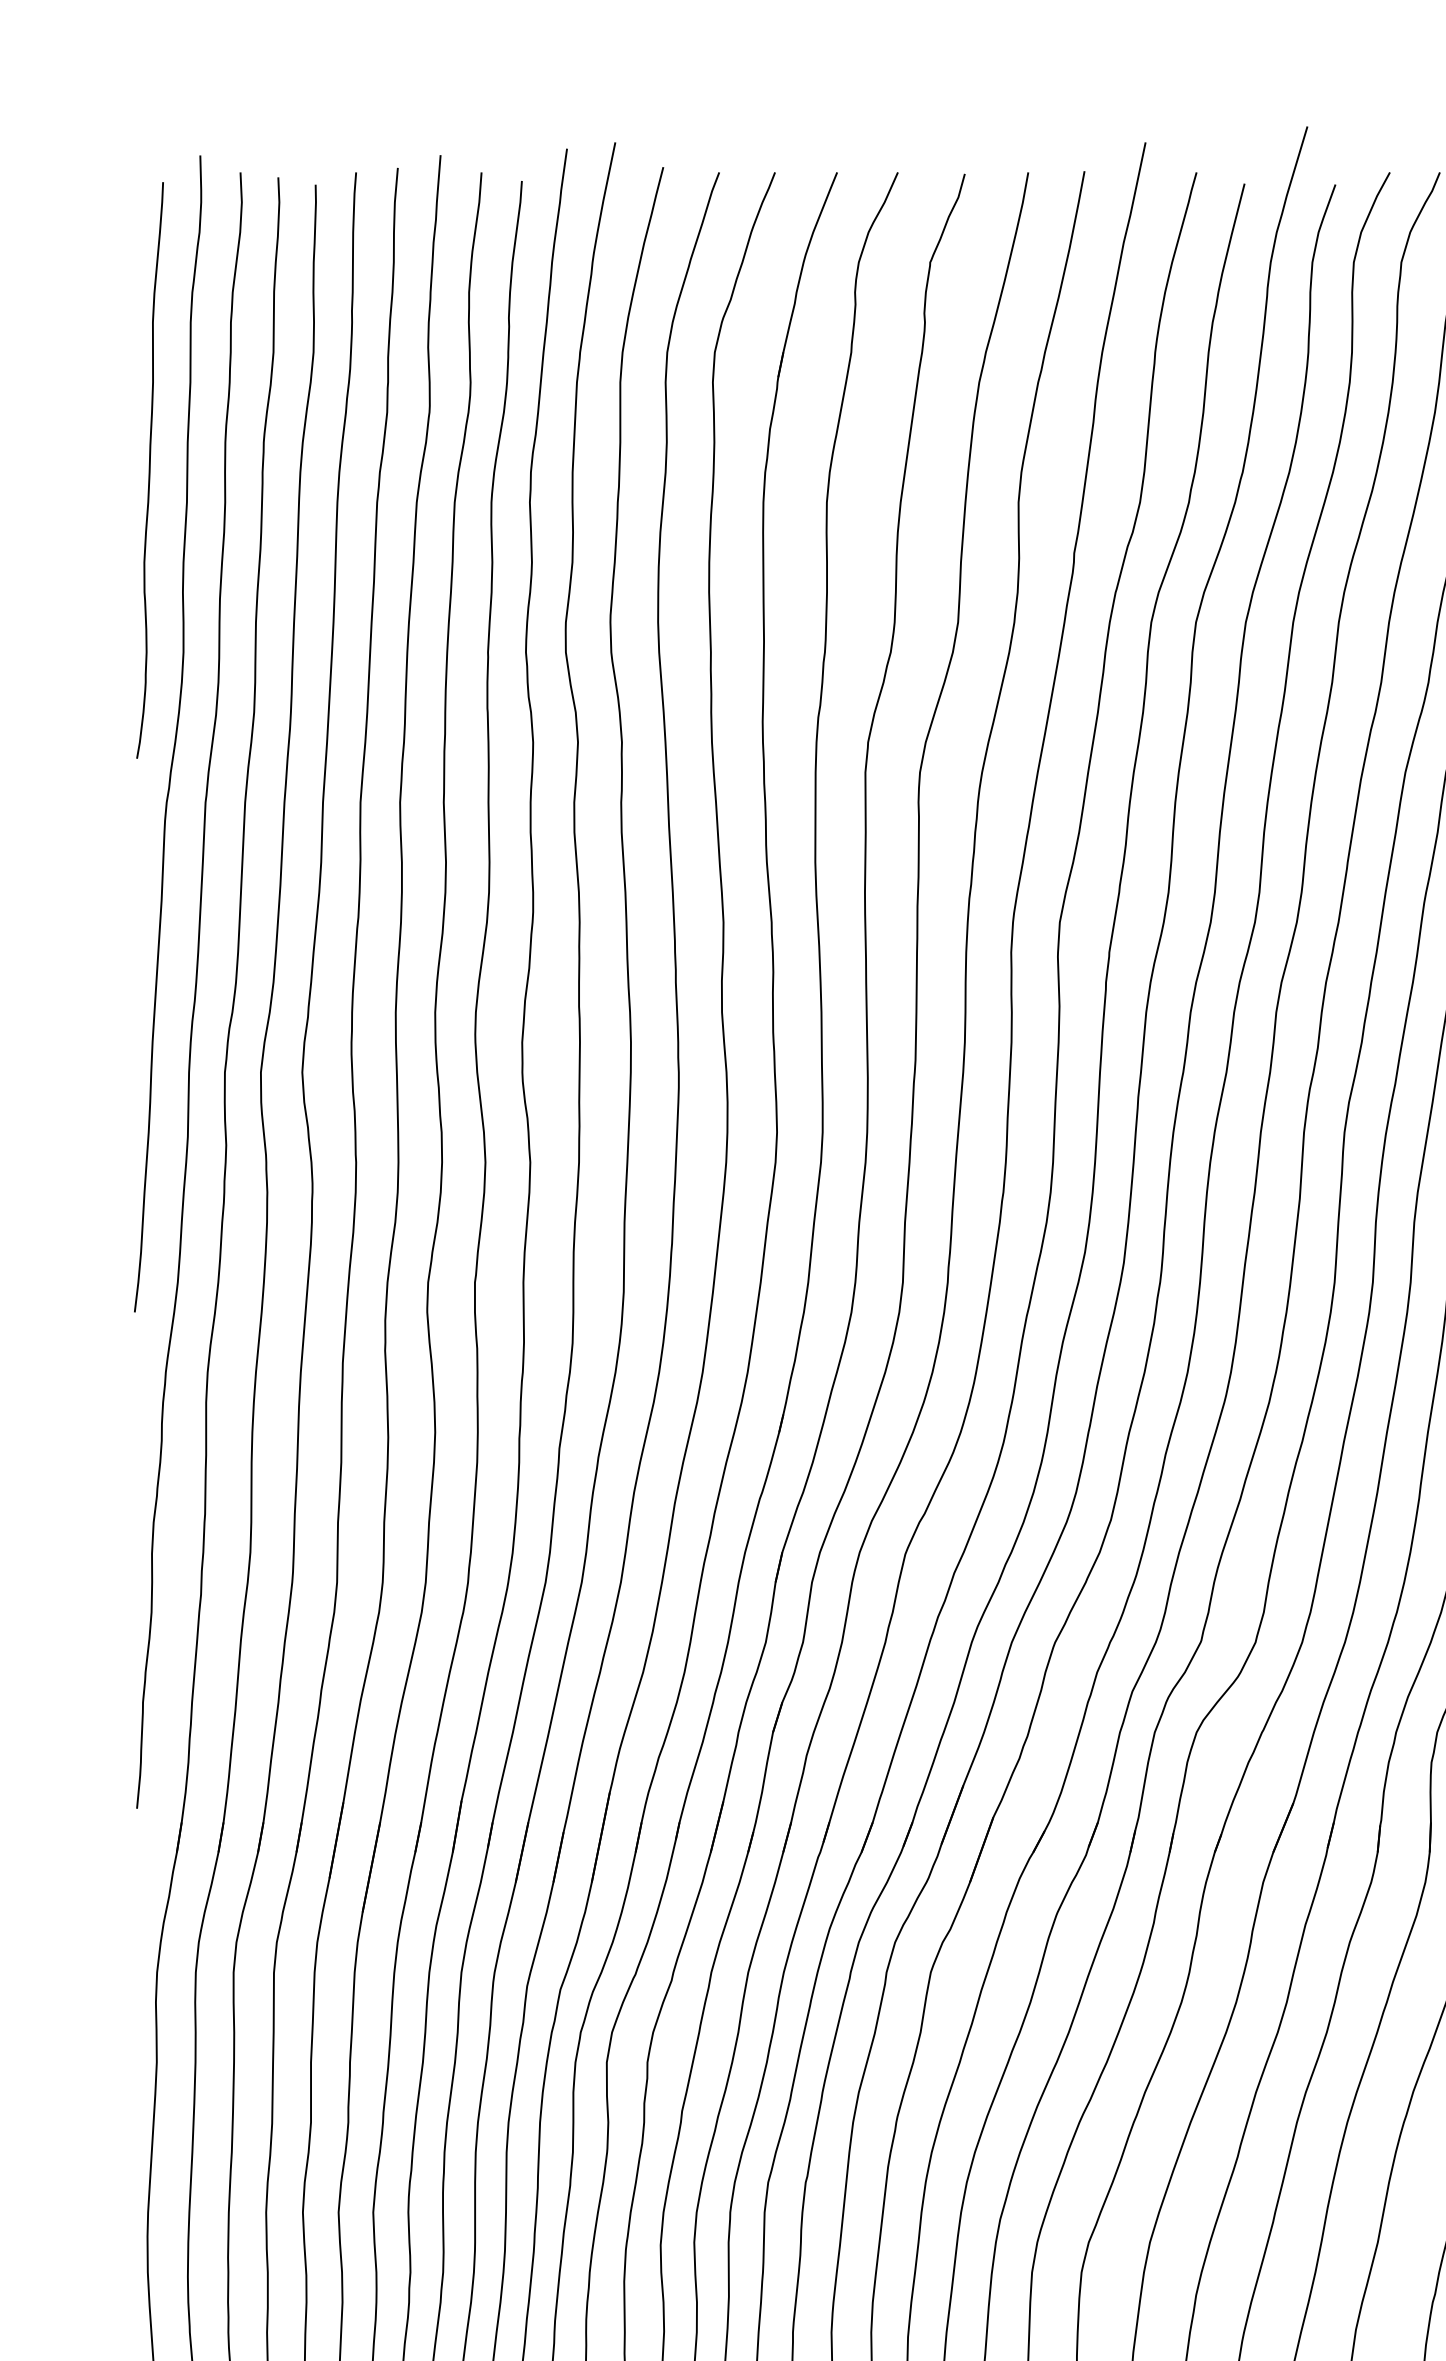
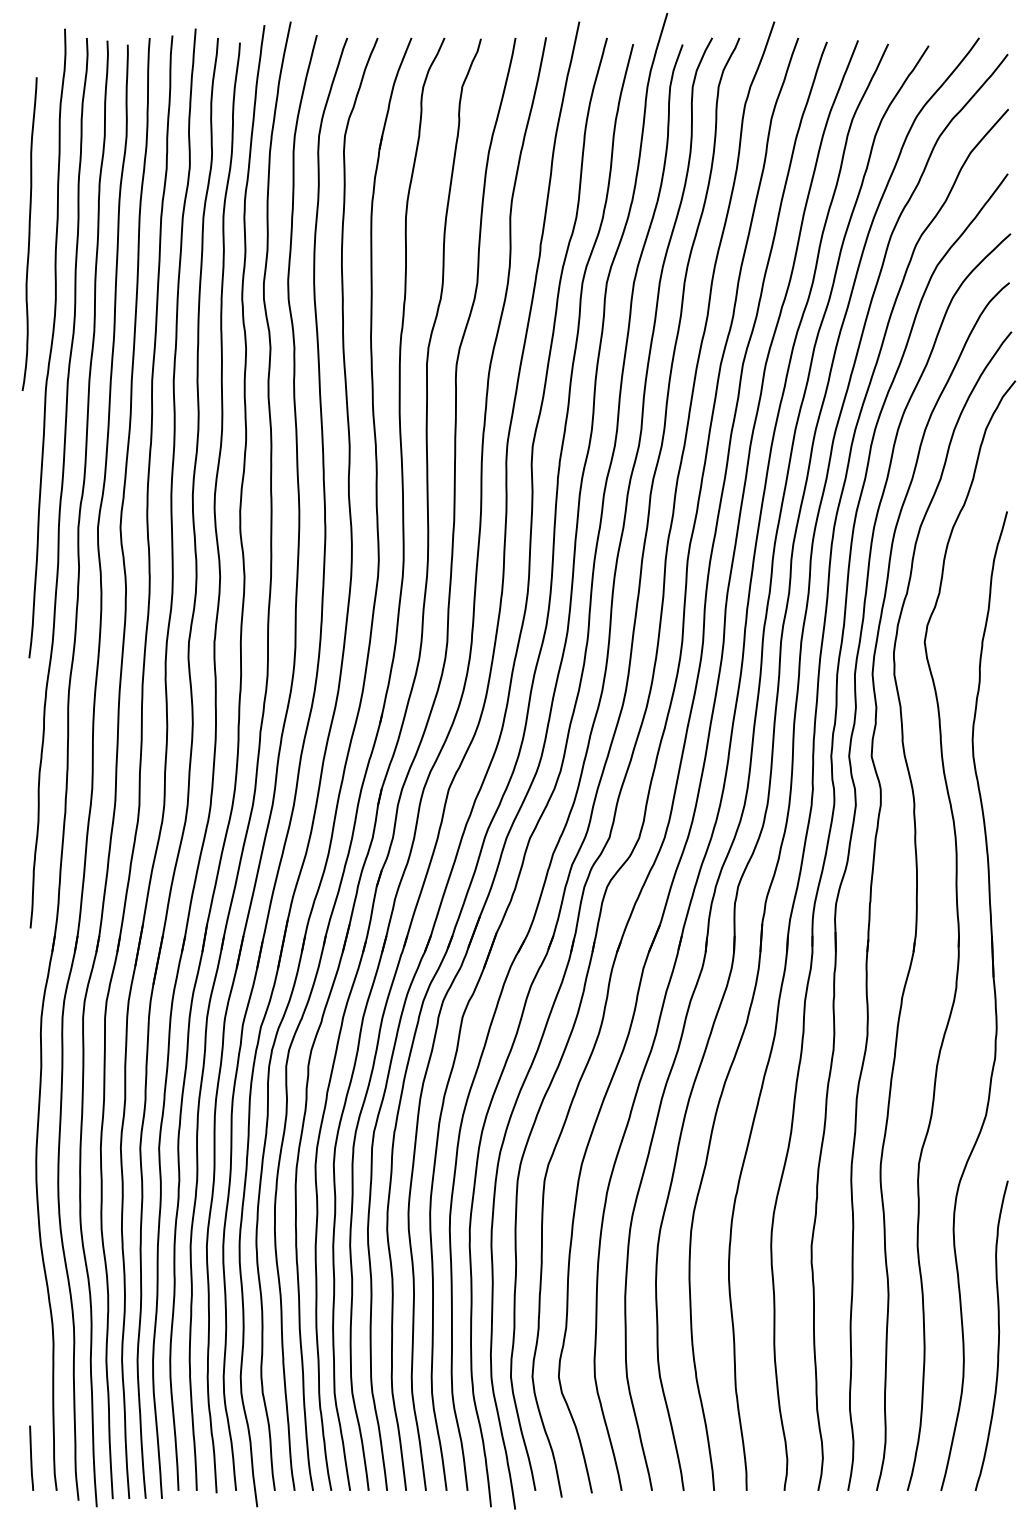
curve: (149, 469) -> (29, 233), moved

